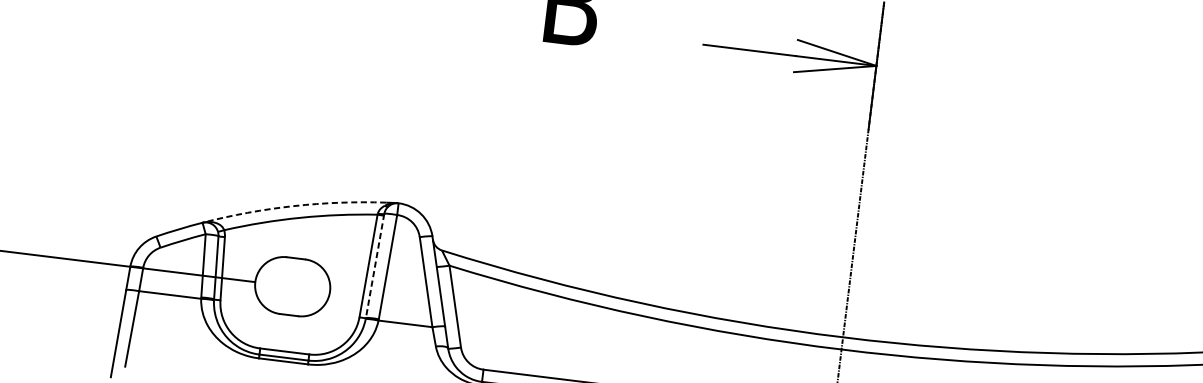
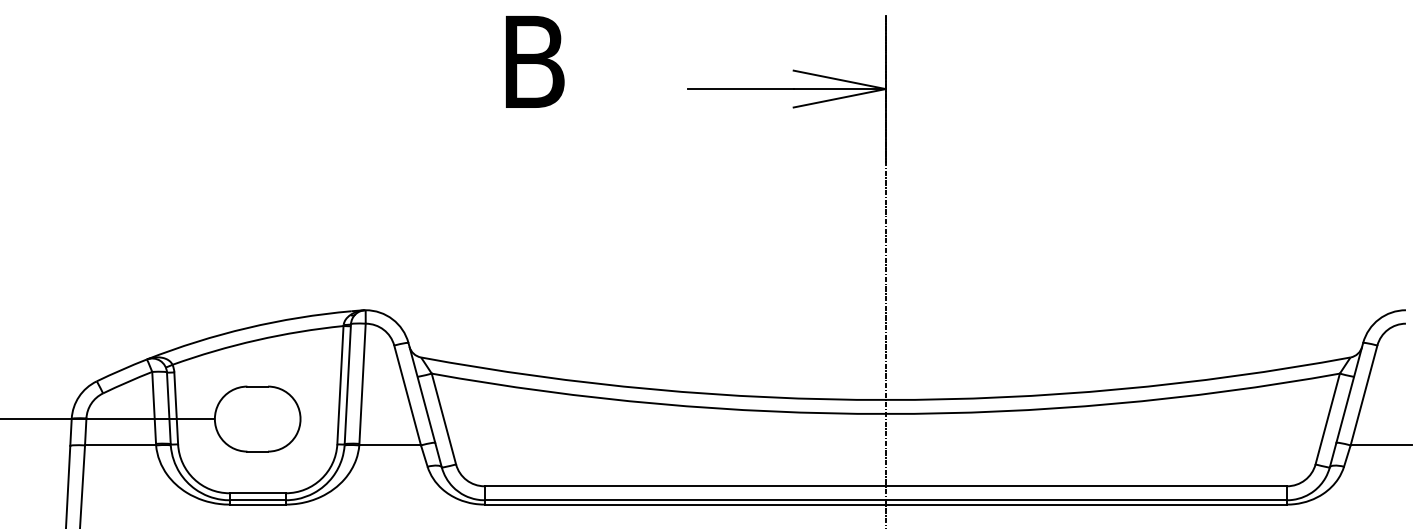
arc: (293, 206) -> (247, 328), dashed -> solid
line: (374, 266) -> (347, 384), dashed -> solid

